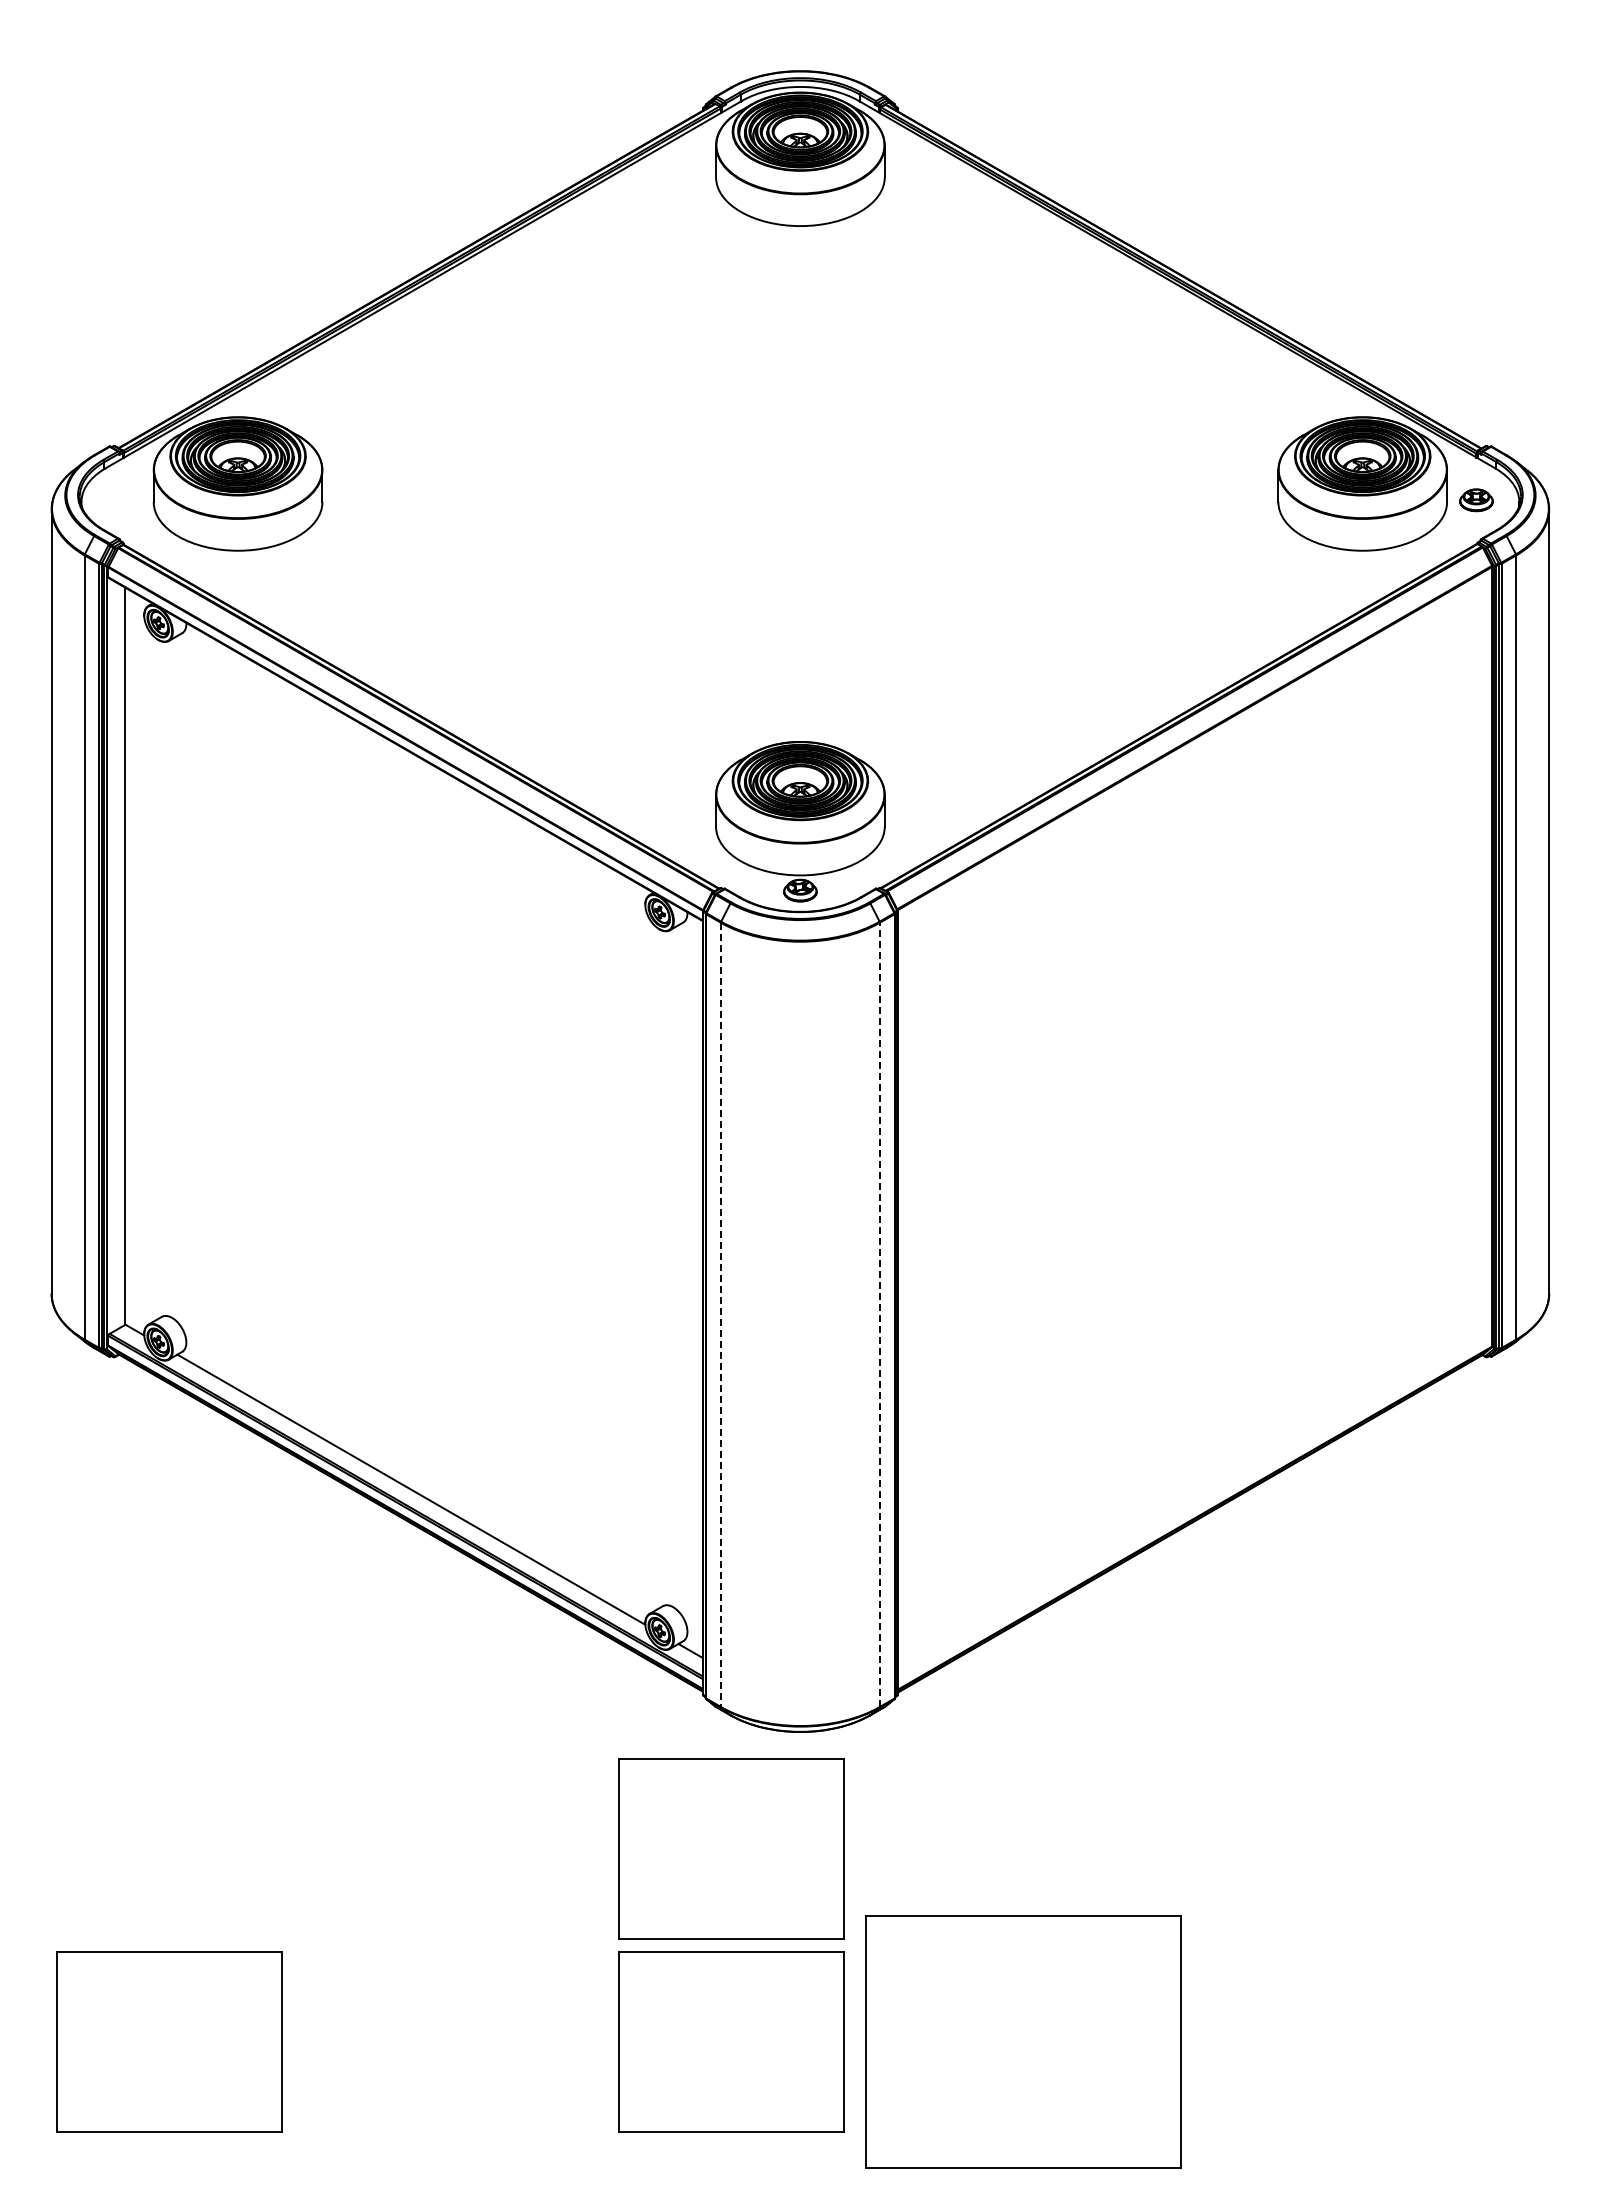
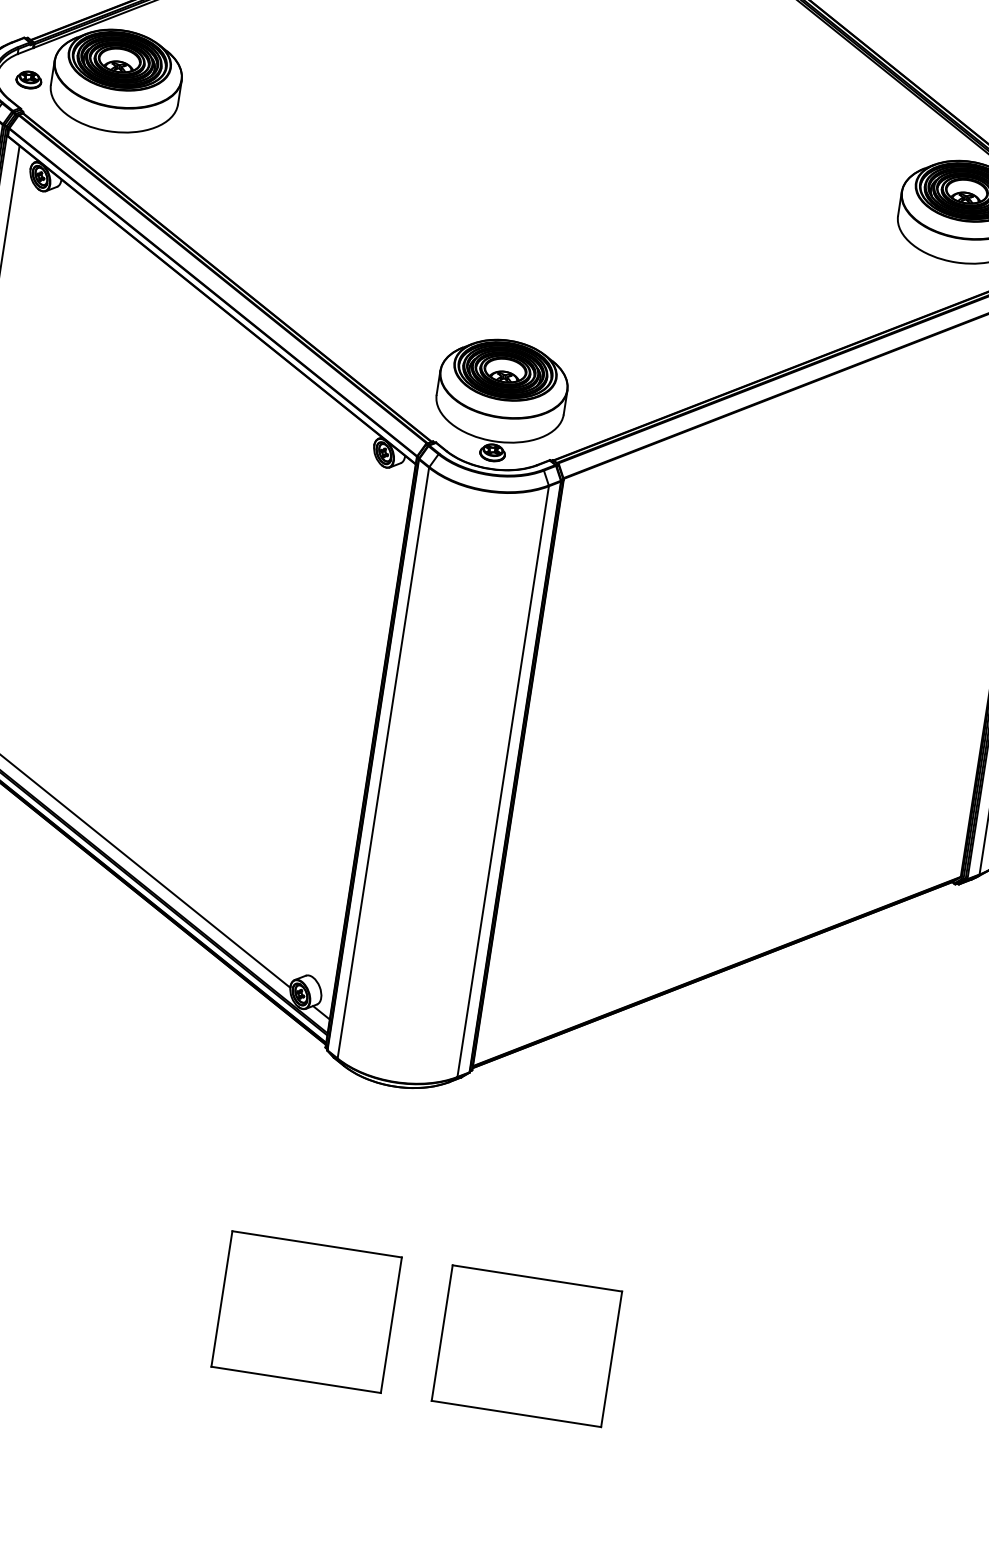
part: (124, 500) -> (29, 80), added
line: (879, 1314) -> (502, 781), dashed -> solid
line: (720, 1315) -> (383, 763), dashed -> solid
part: (731, 1848) -> (329, 1166), removed
part: (1024, 2041) -> (527, 1345), size x0.71

